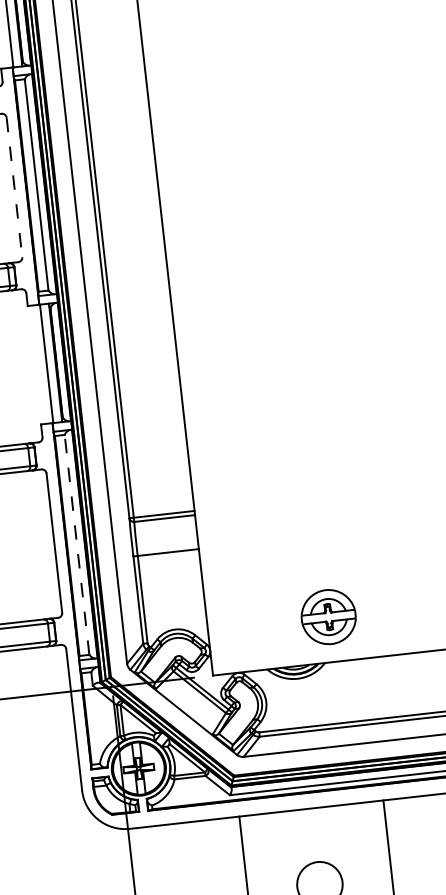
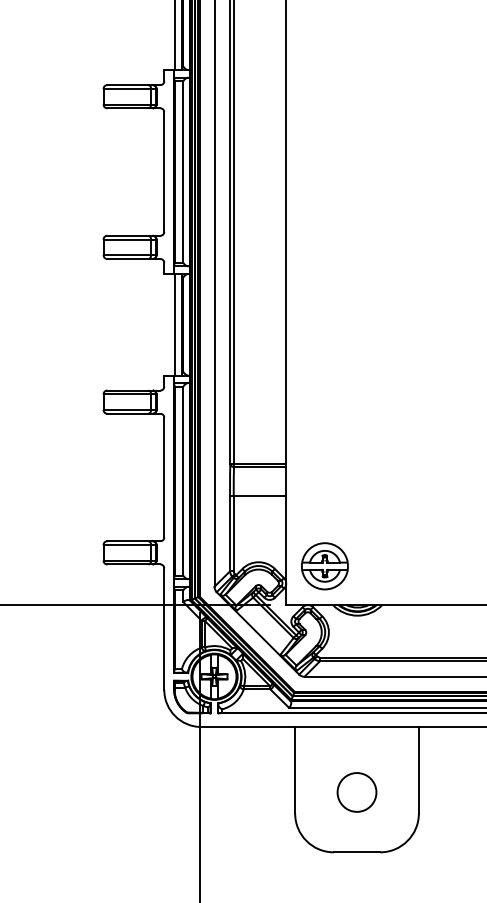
line: (14, 187) -> (164, 172), dashed -> solid
line: (77, 544) -> (183, 480), dashed -> solid
part: (328, 617) -> (324, 566), moved

